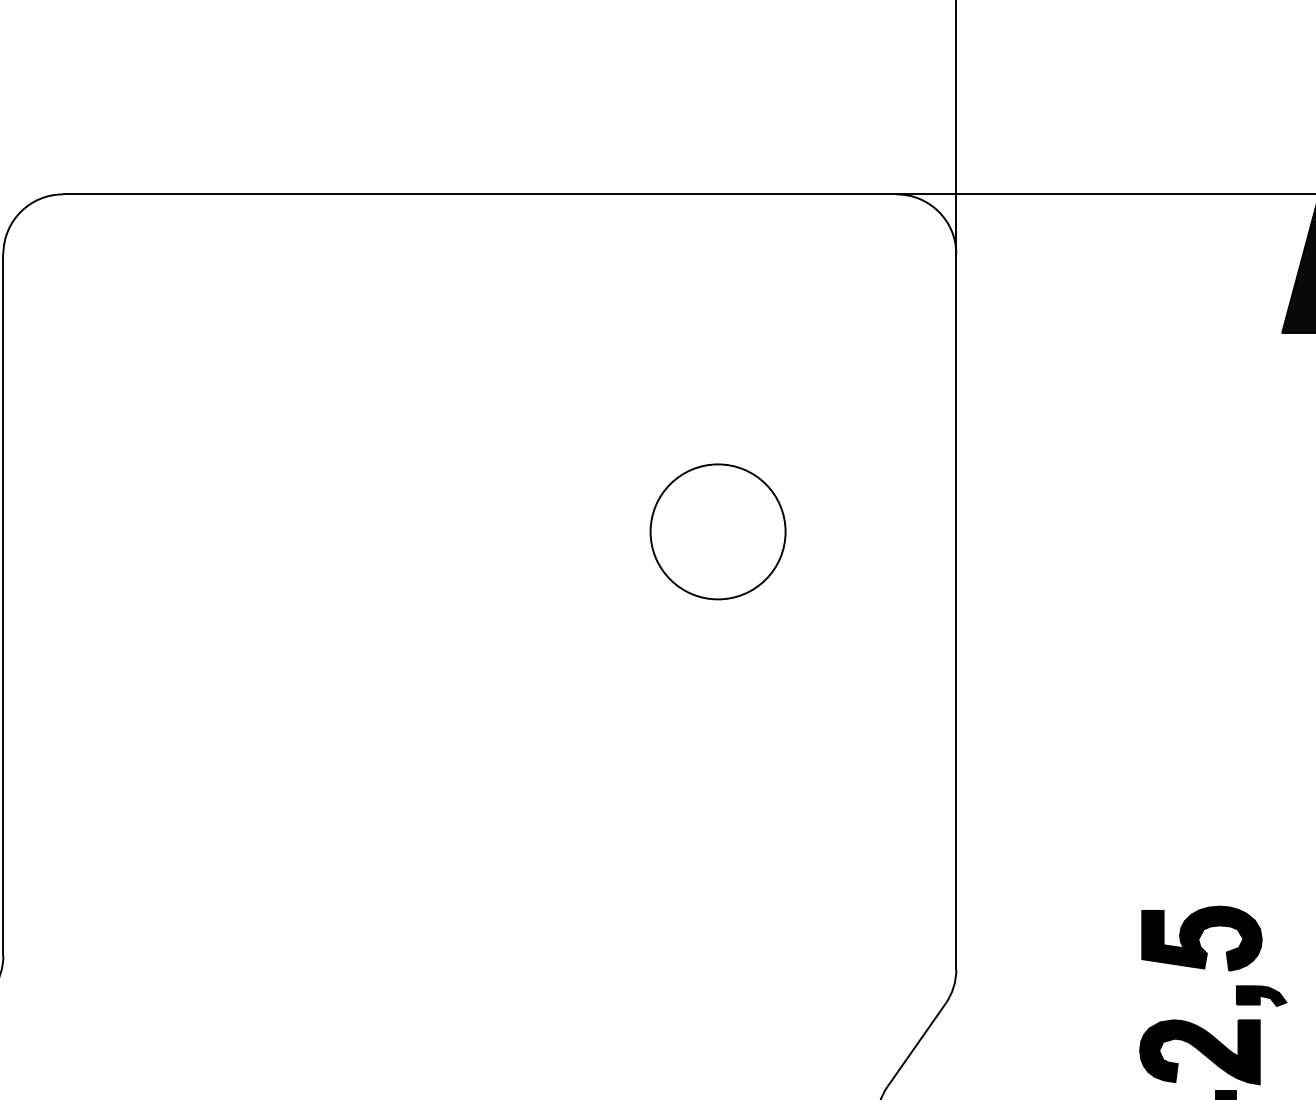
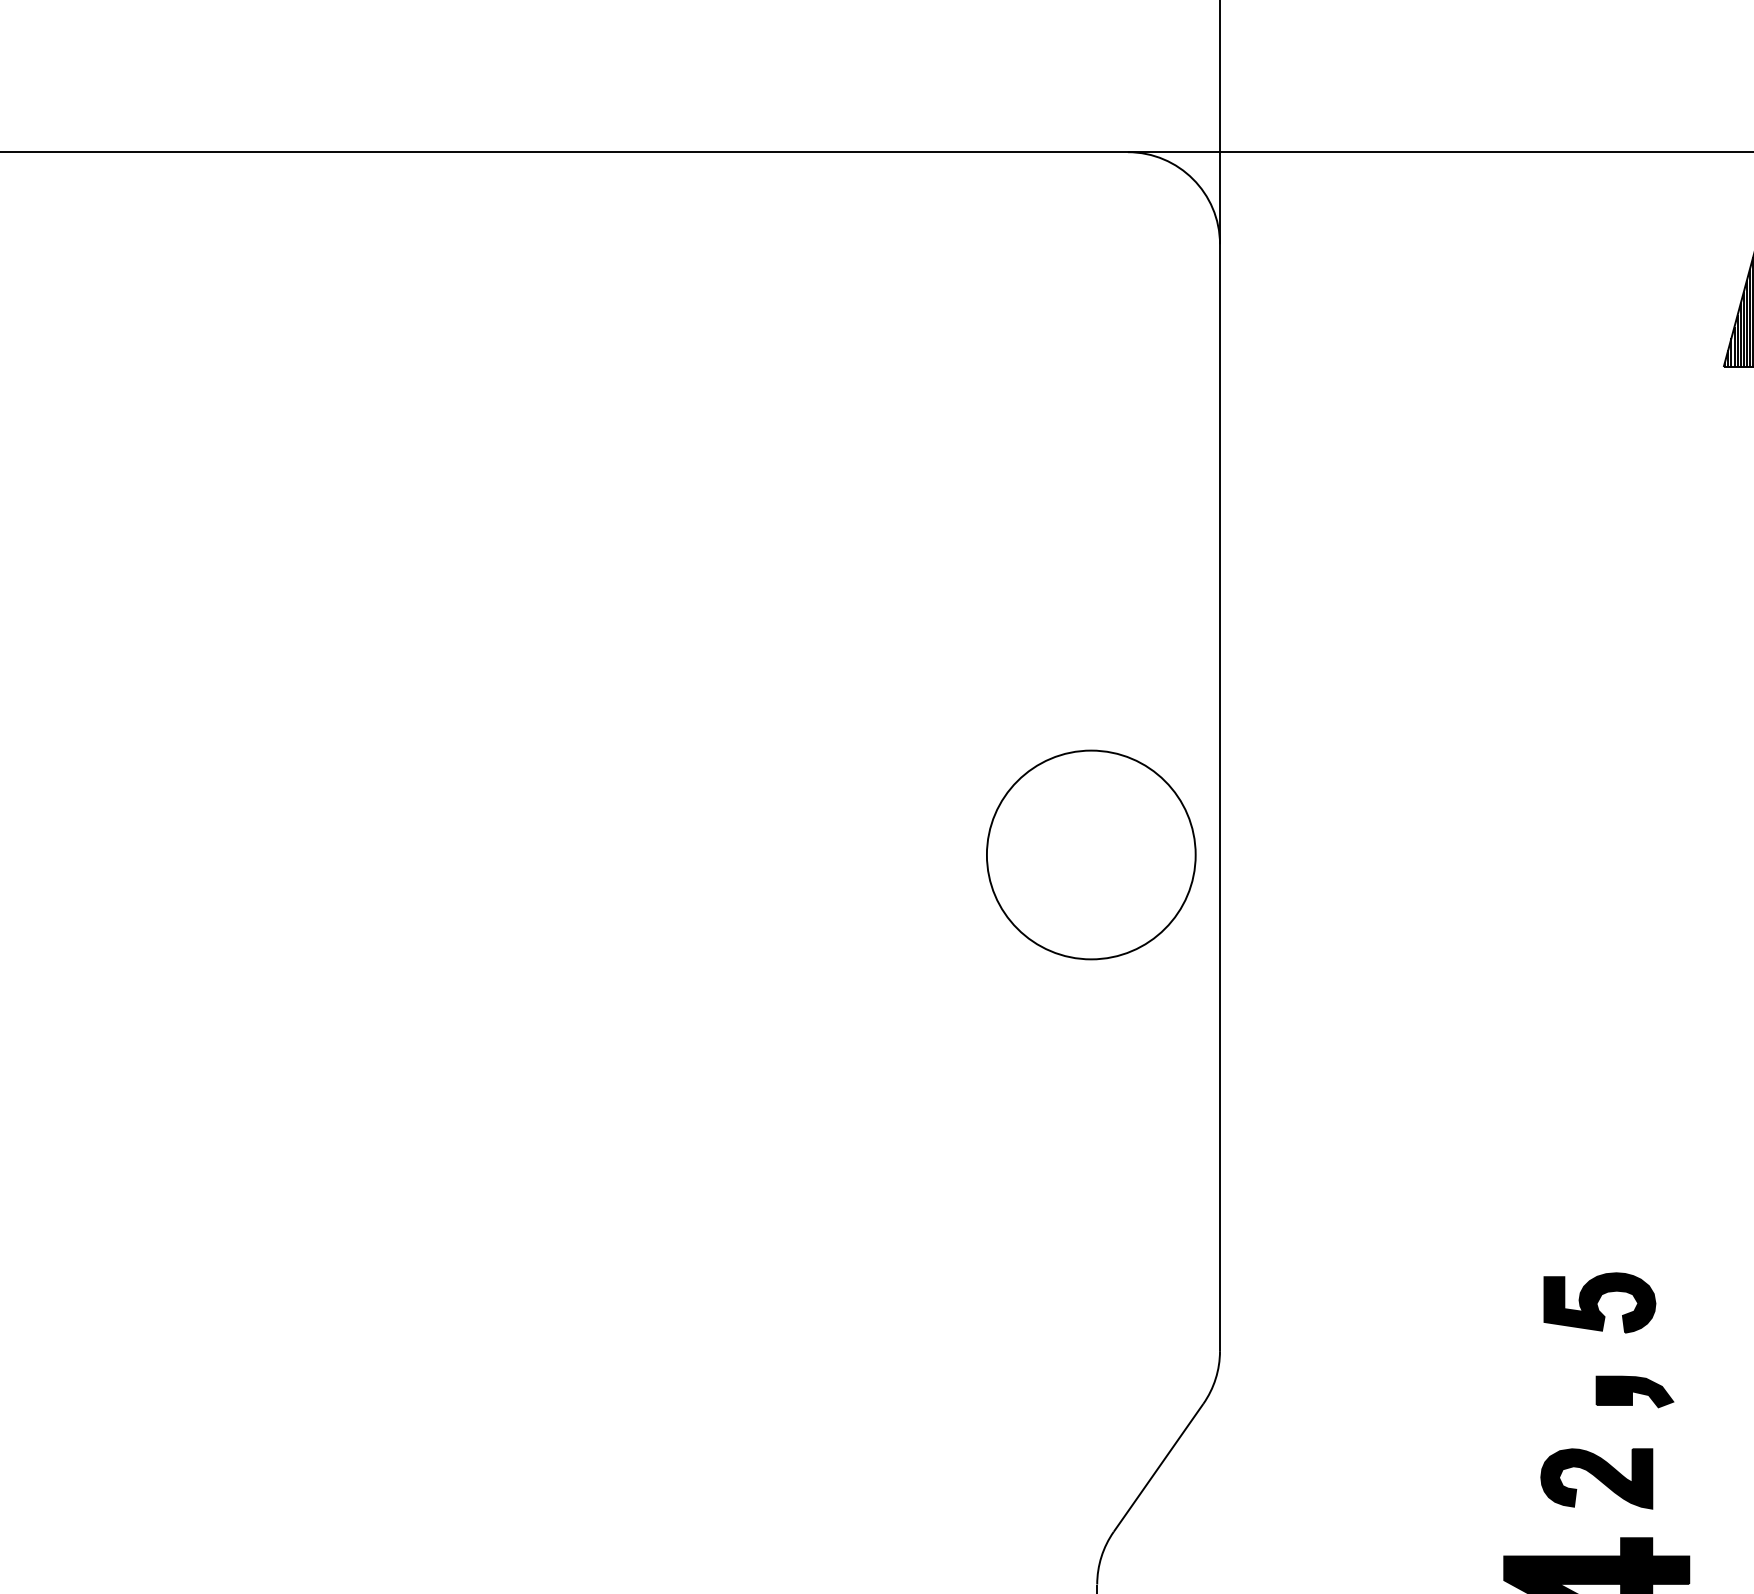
part: (717, 531) -> (1090, 854), moved
part: (1201, 938) -> (1599, 1302), size x0.6
part: (1261, 995) -> (1634, 1390), moved
part: (1199, 1052) -> (1596, 1479), size x0.6

